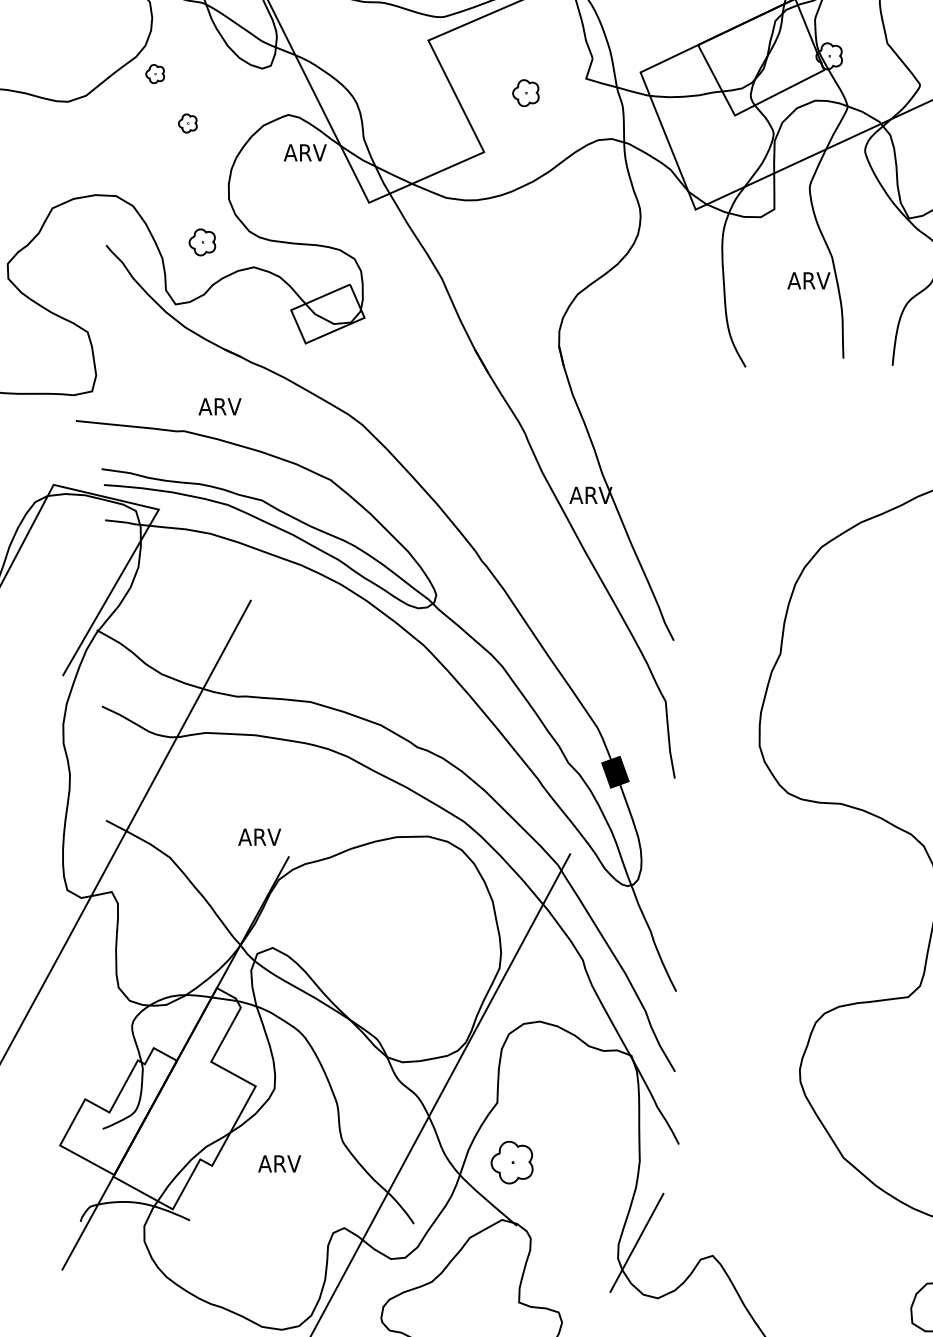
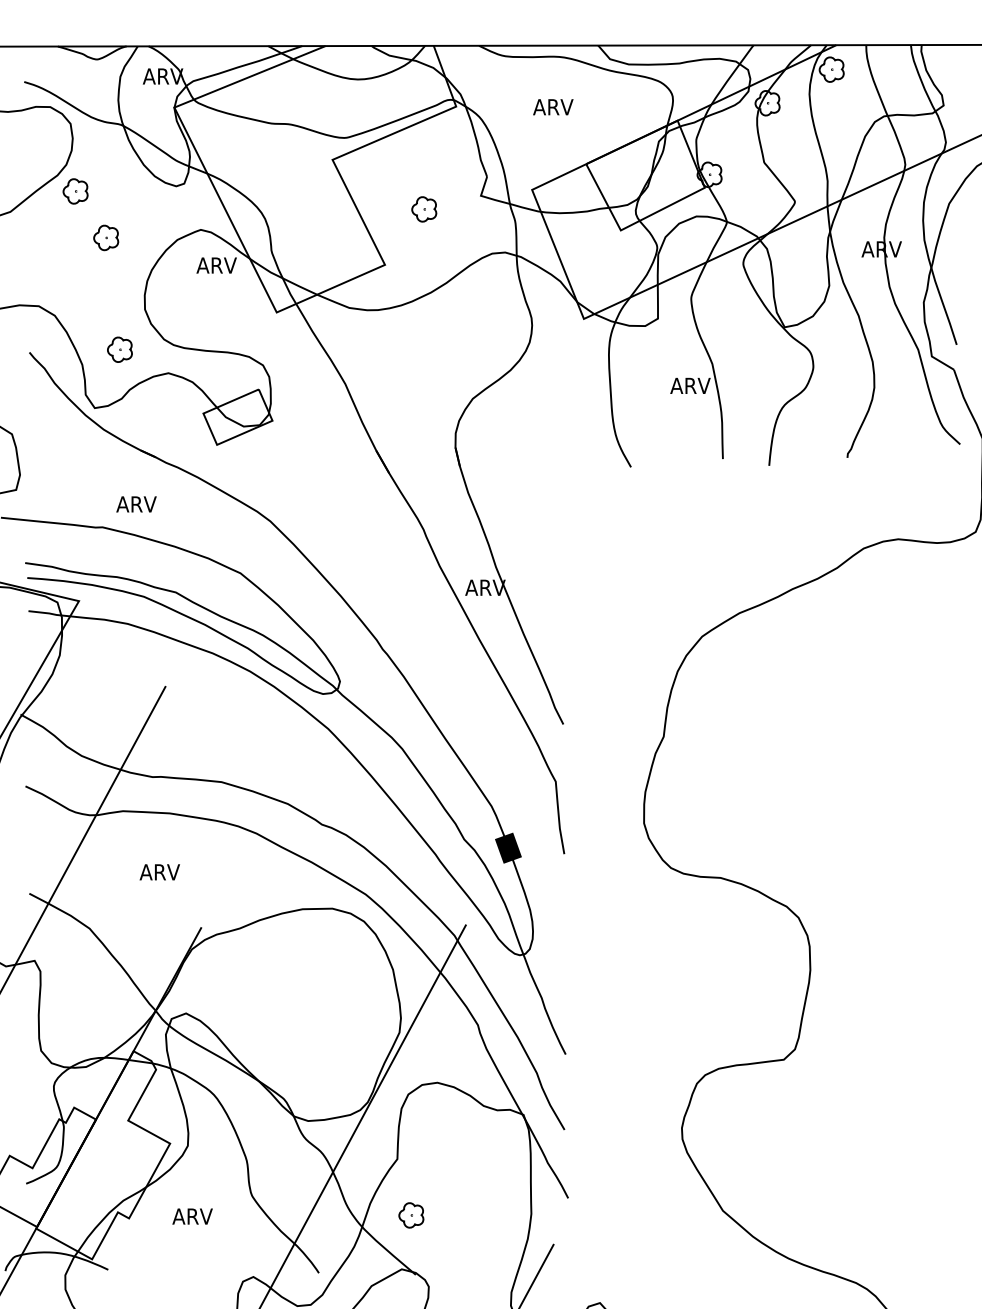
part: (155, 74) -> (75, 191), size x1.43
part: (188, 123) -> (106, 237), size x1.43
text: (259, 837) -> (159, 872), moved
part: (512, 1162) -> (411, 1215), size x0.62

